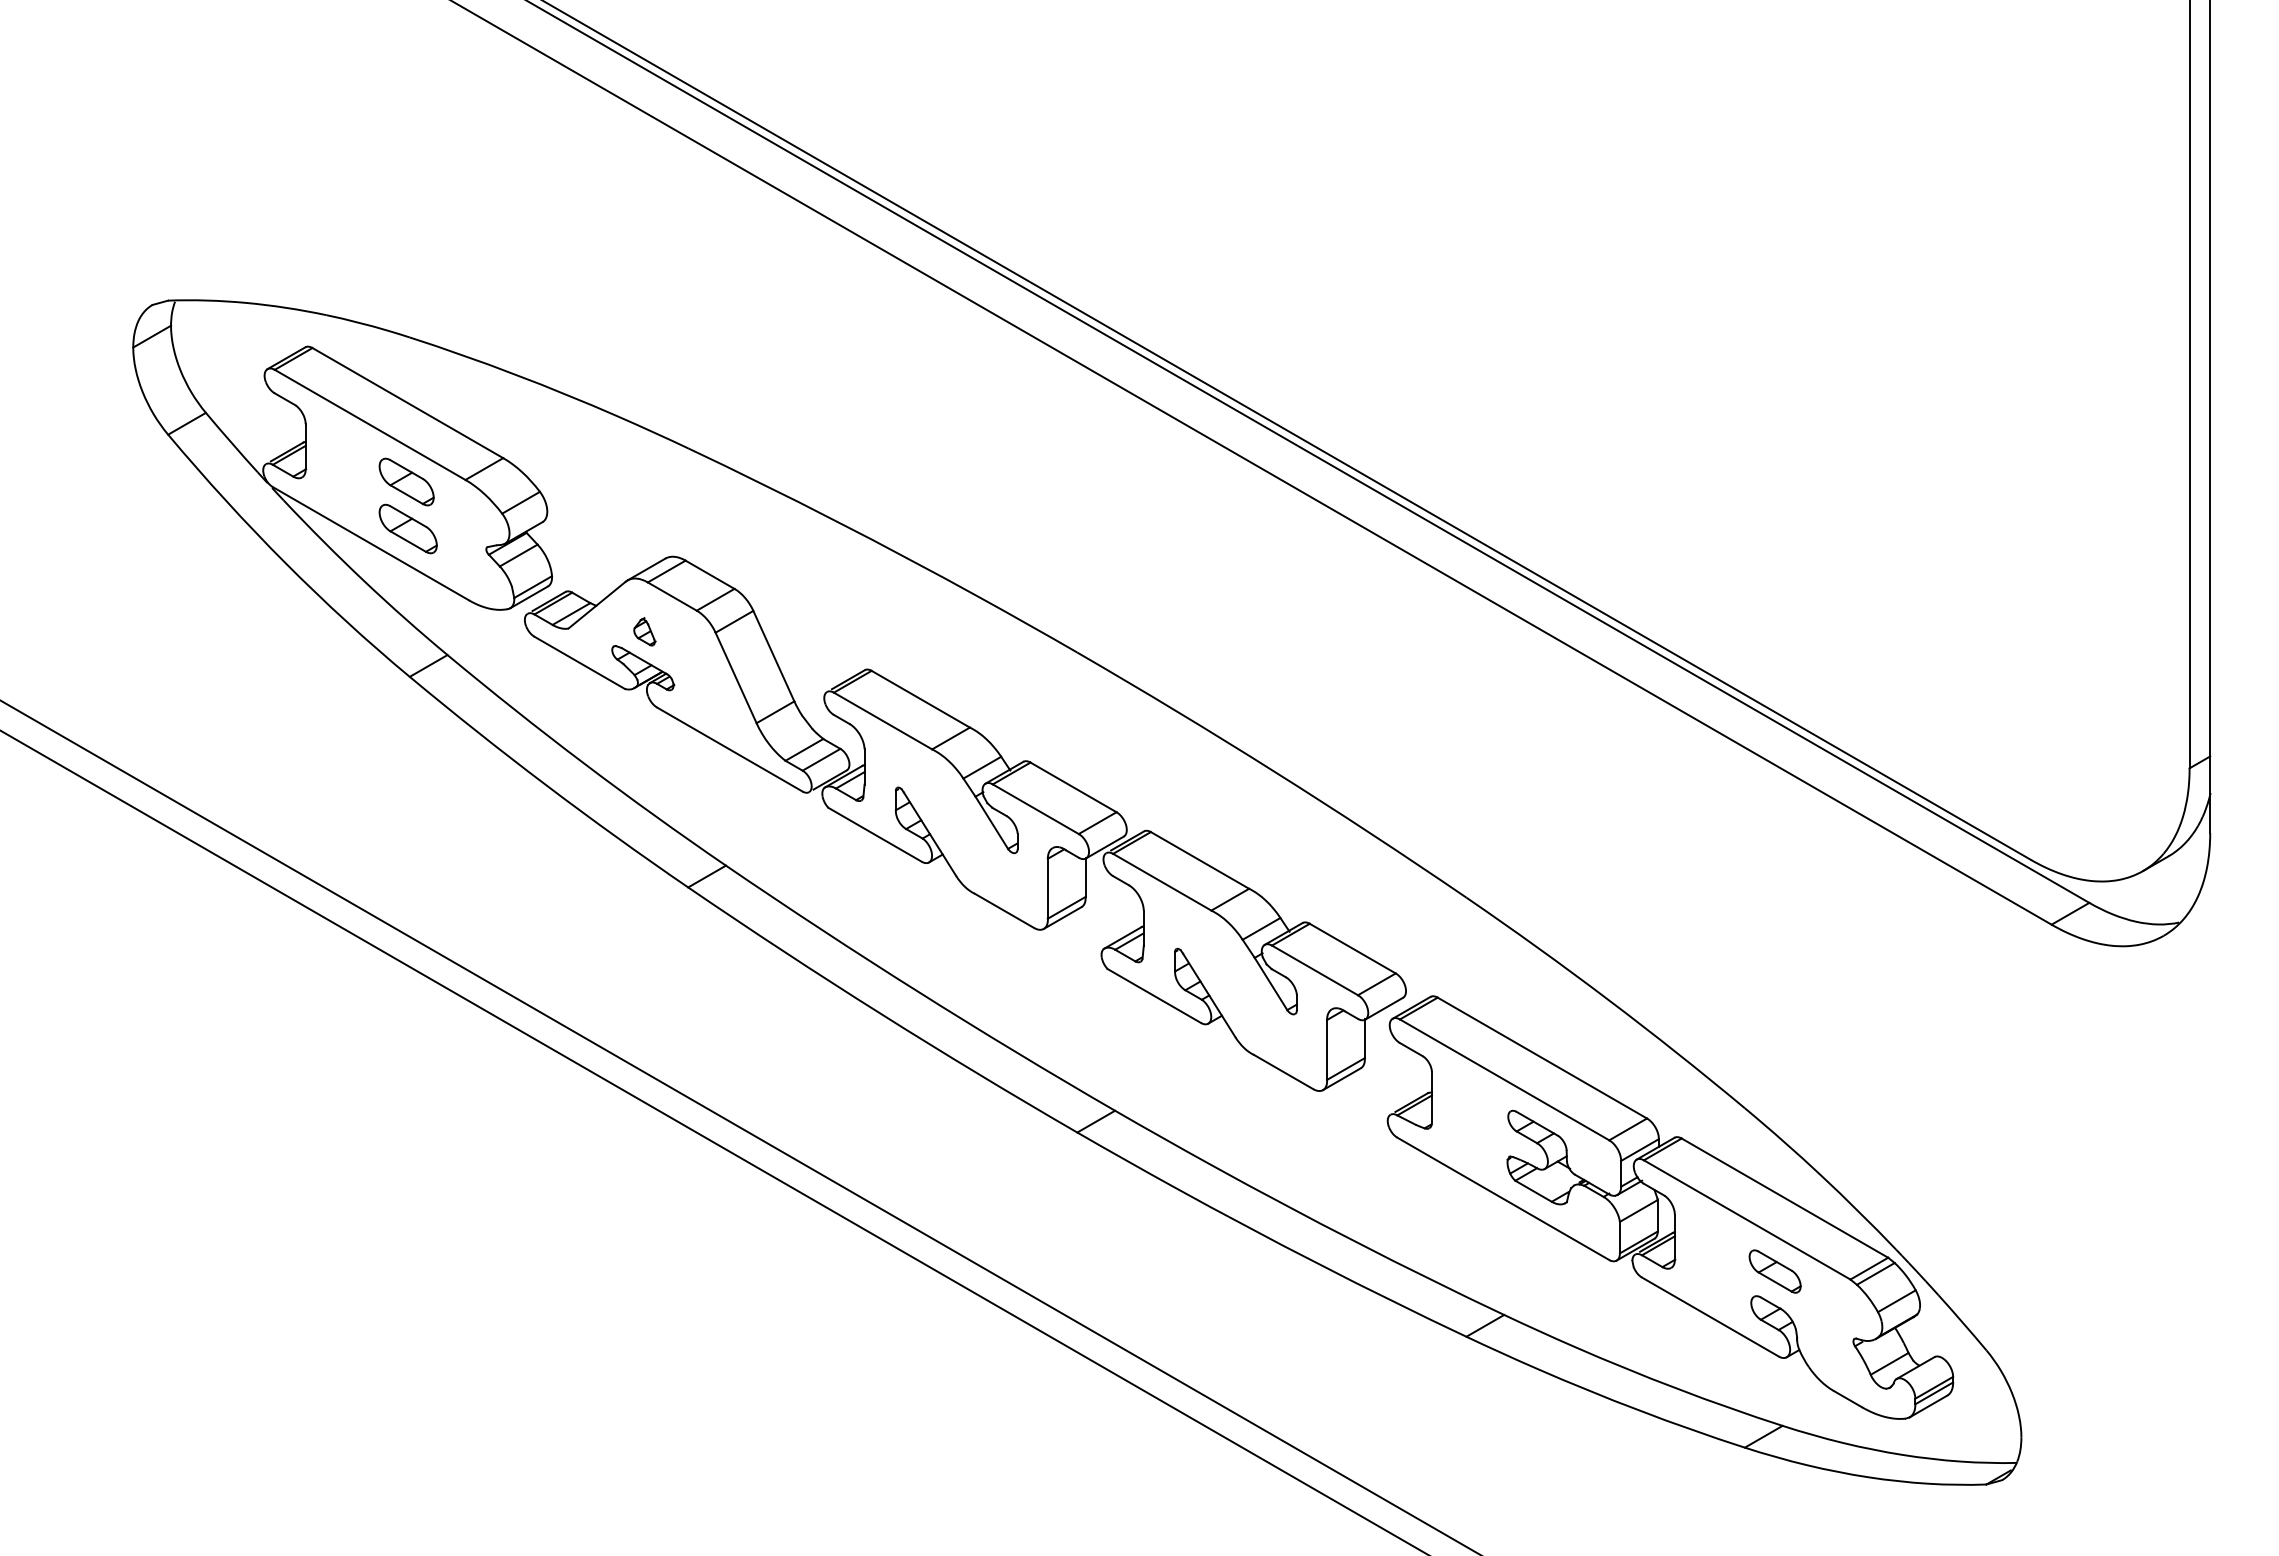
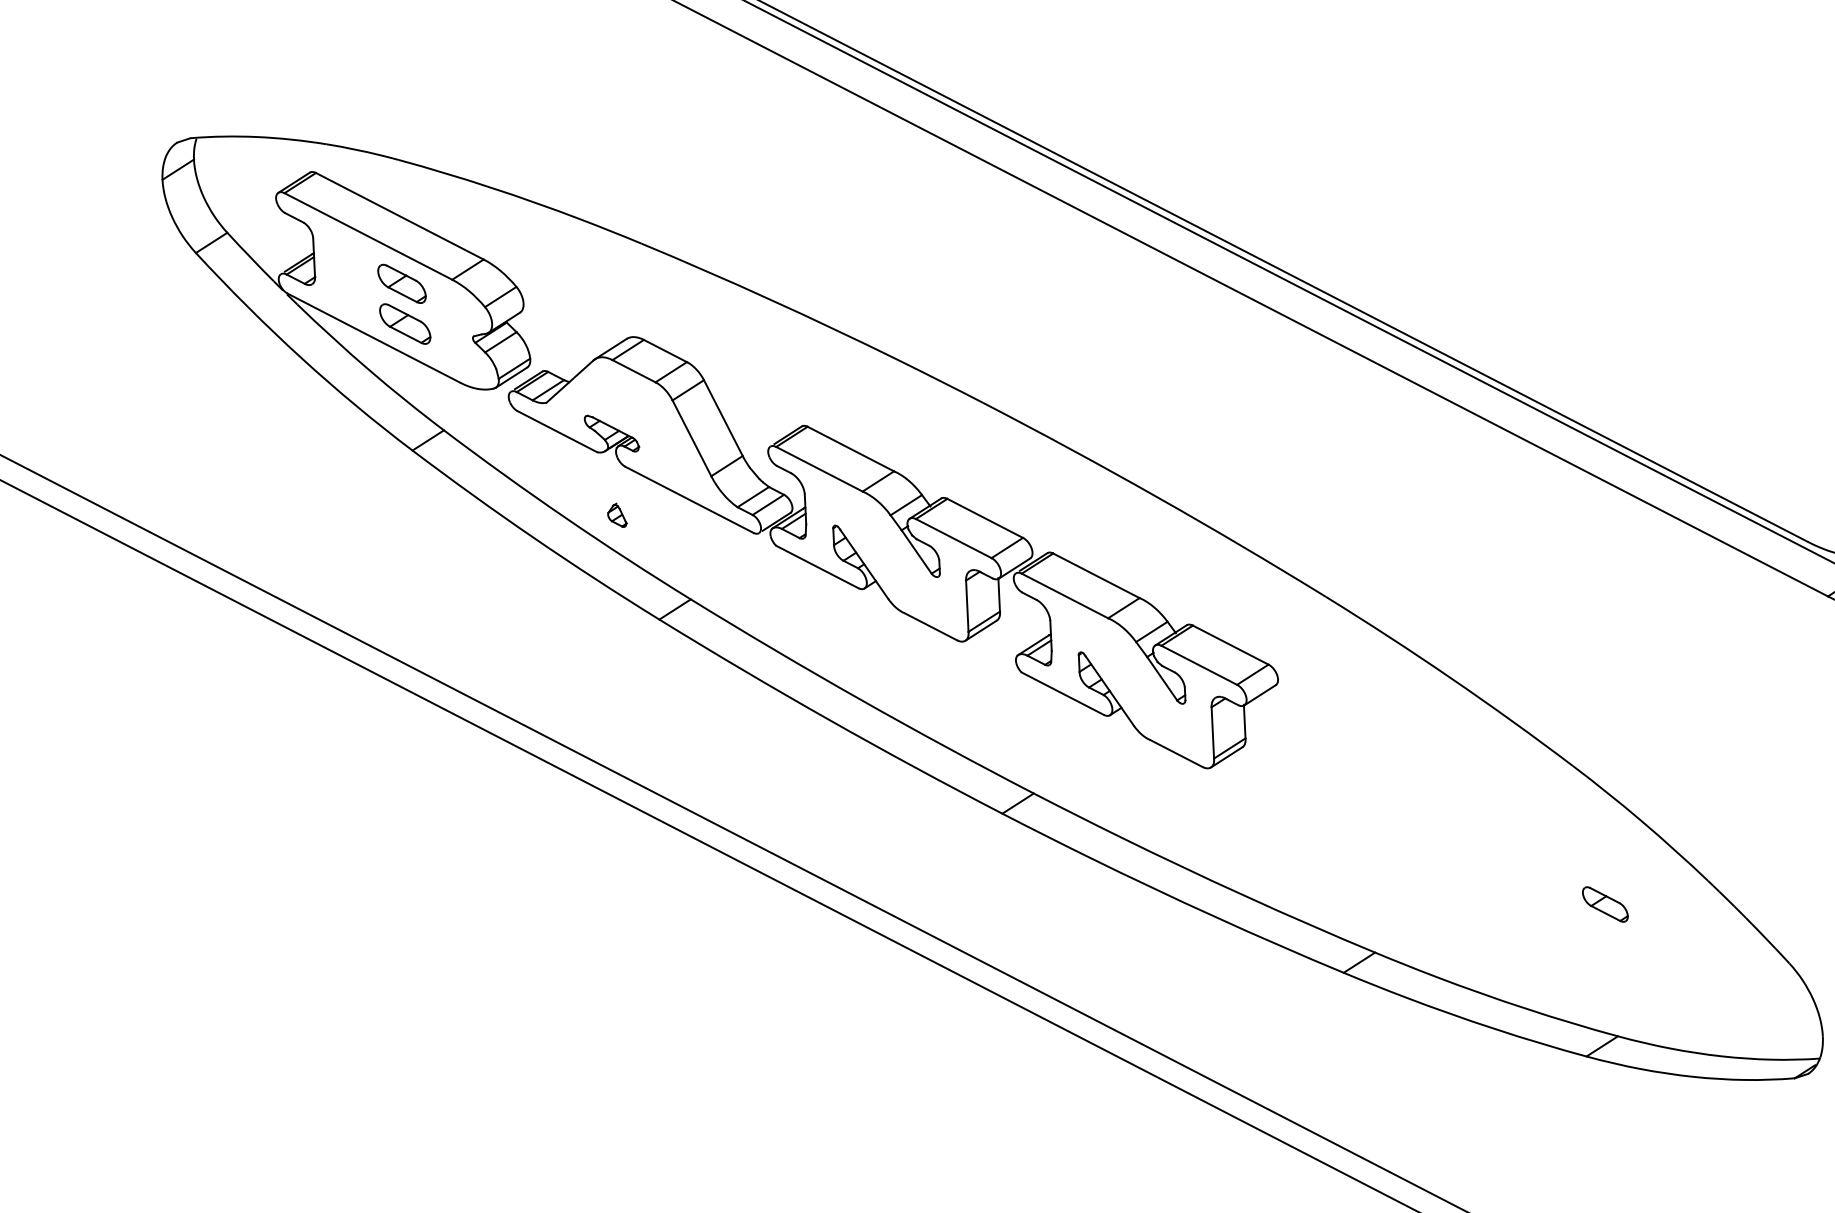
part: (644, 631) -> (616, 515), moved
part: (1670, 1207) -> (1513, 853), removed

